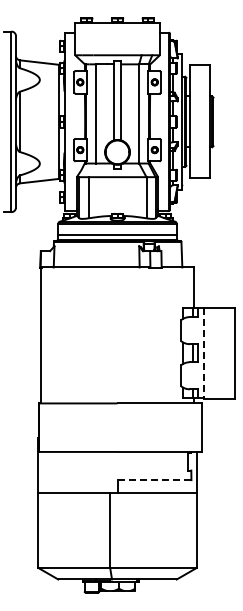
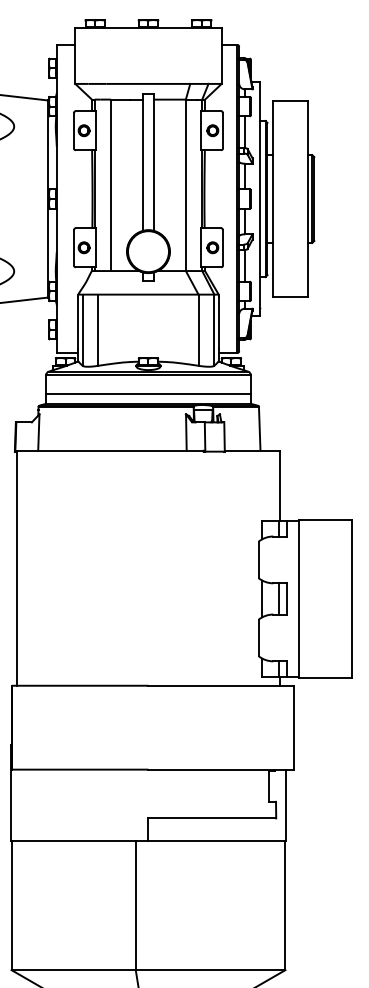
line: (204, 353) -> (298, 599), dashed -> solid
line: (154, 480) -> (212, 818), dashed -> solid

